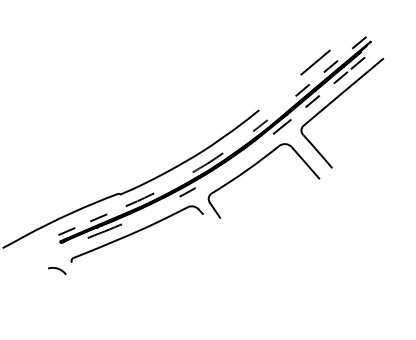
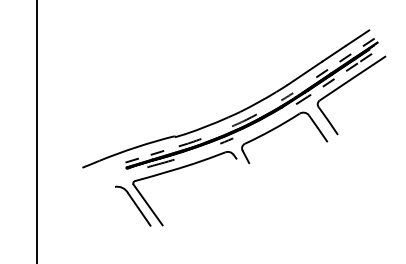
line: (343, 38) -> (357, 37), added
line: (279, 91) -> (304, 72), added
line: (93, 286) -> (147, 204), added
line: (83, 294) -> (139, 209), added

